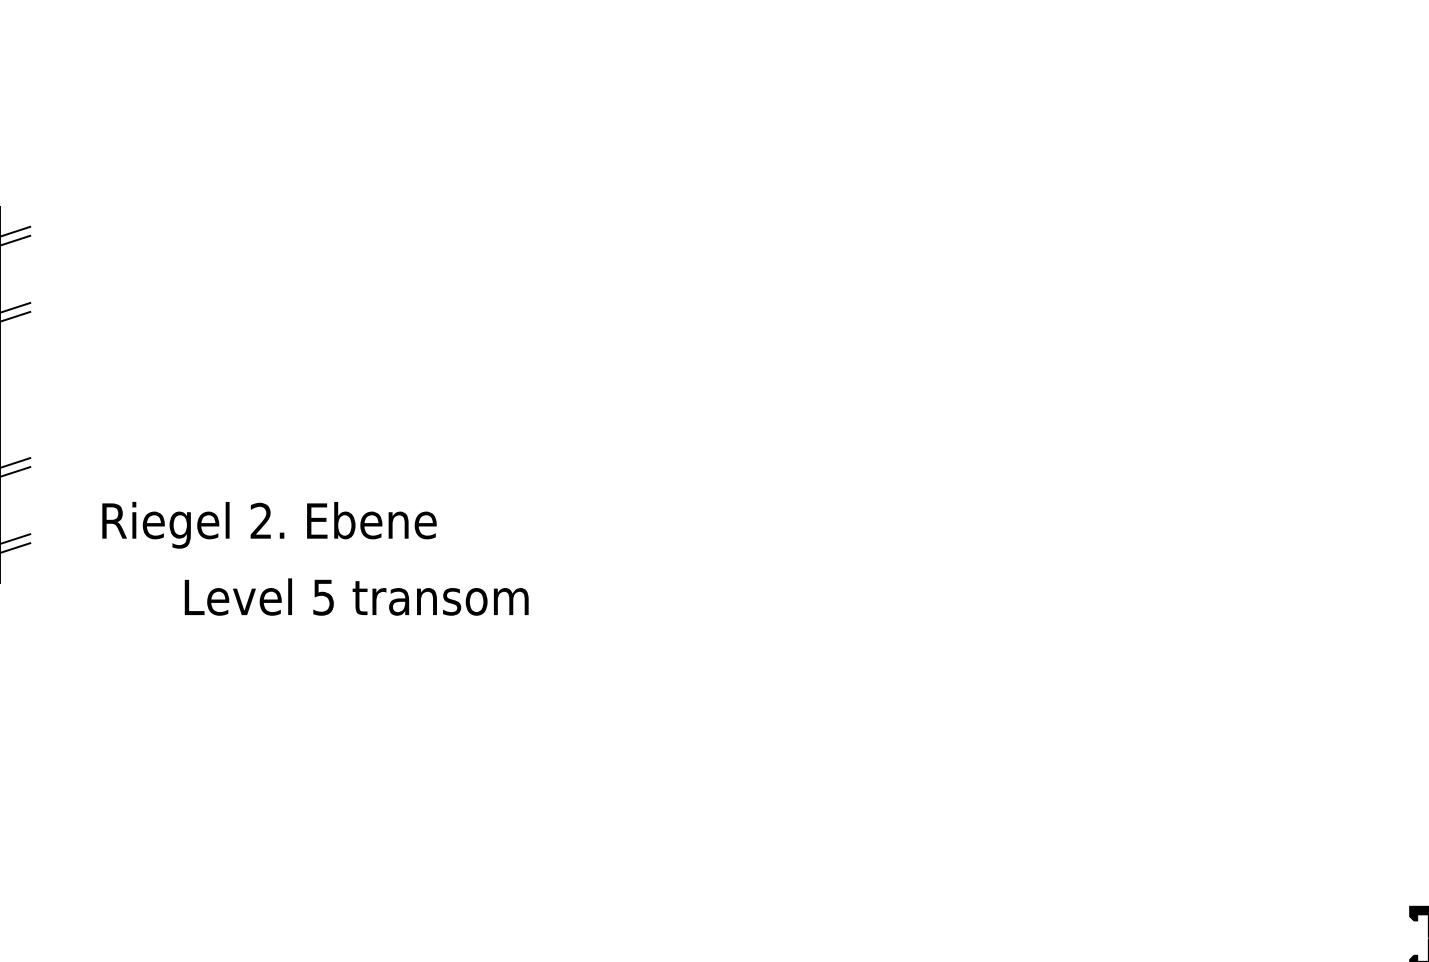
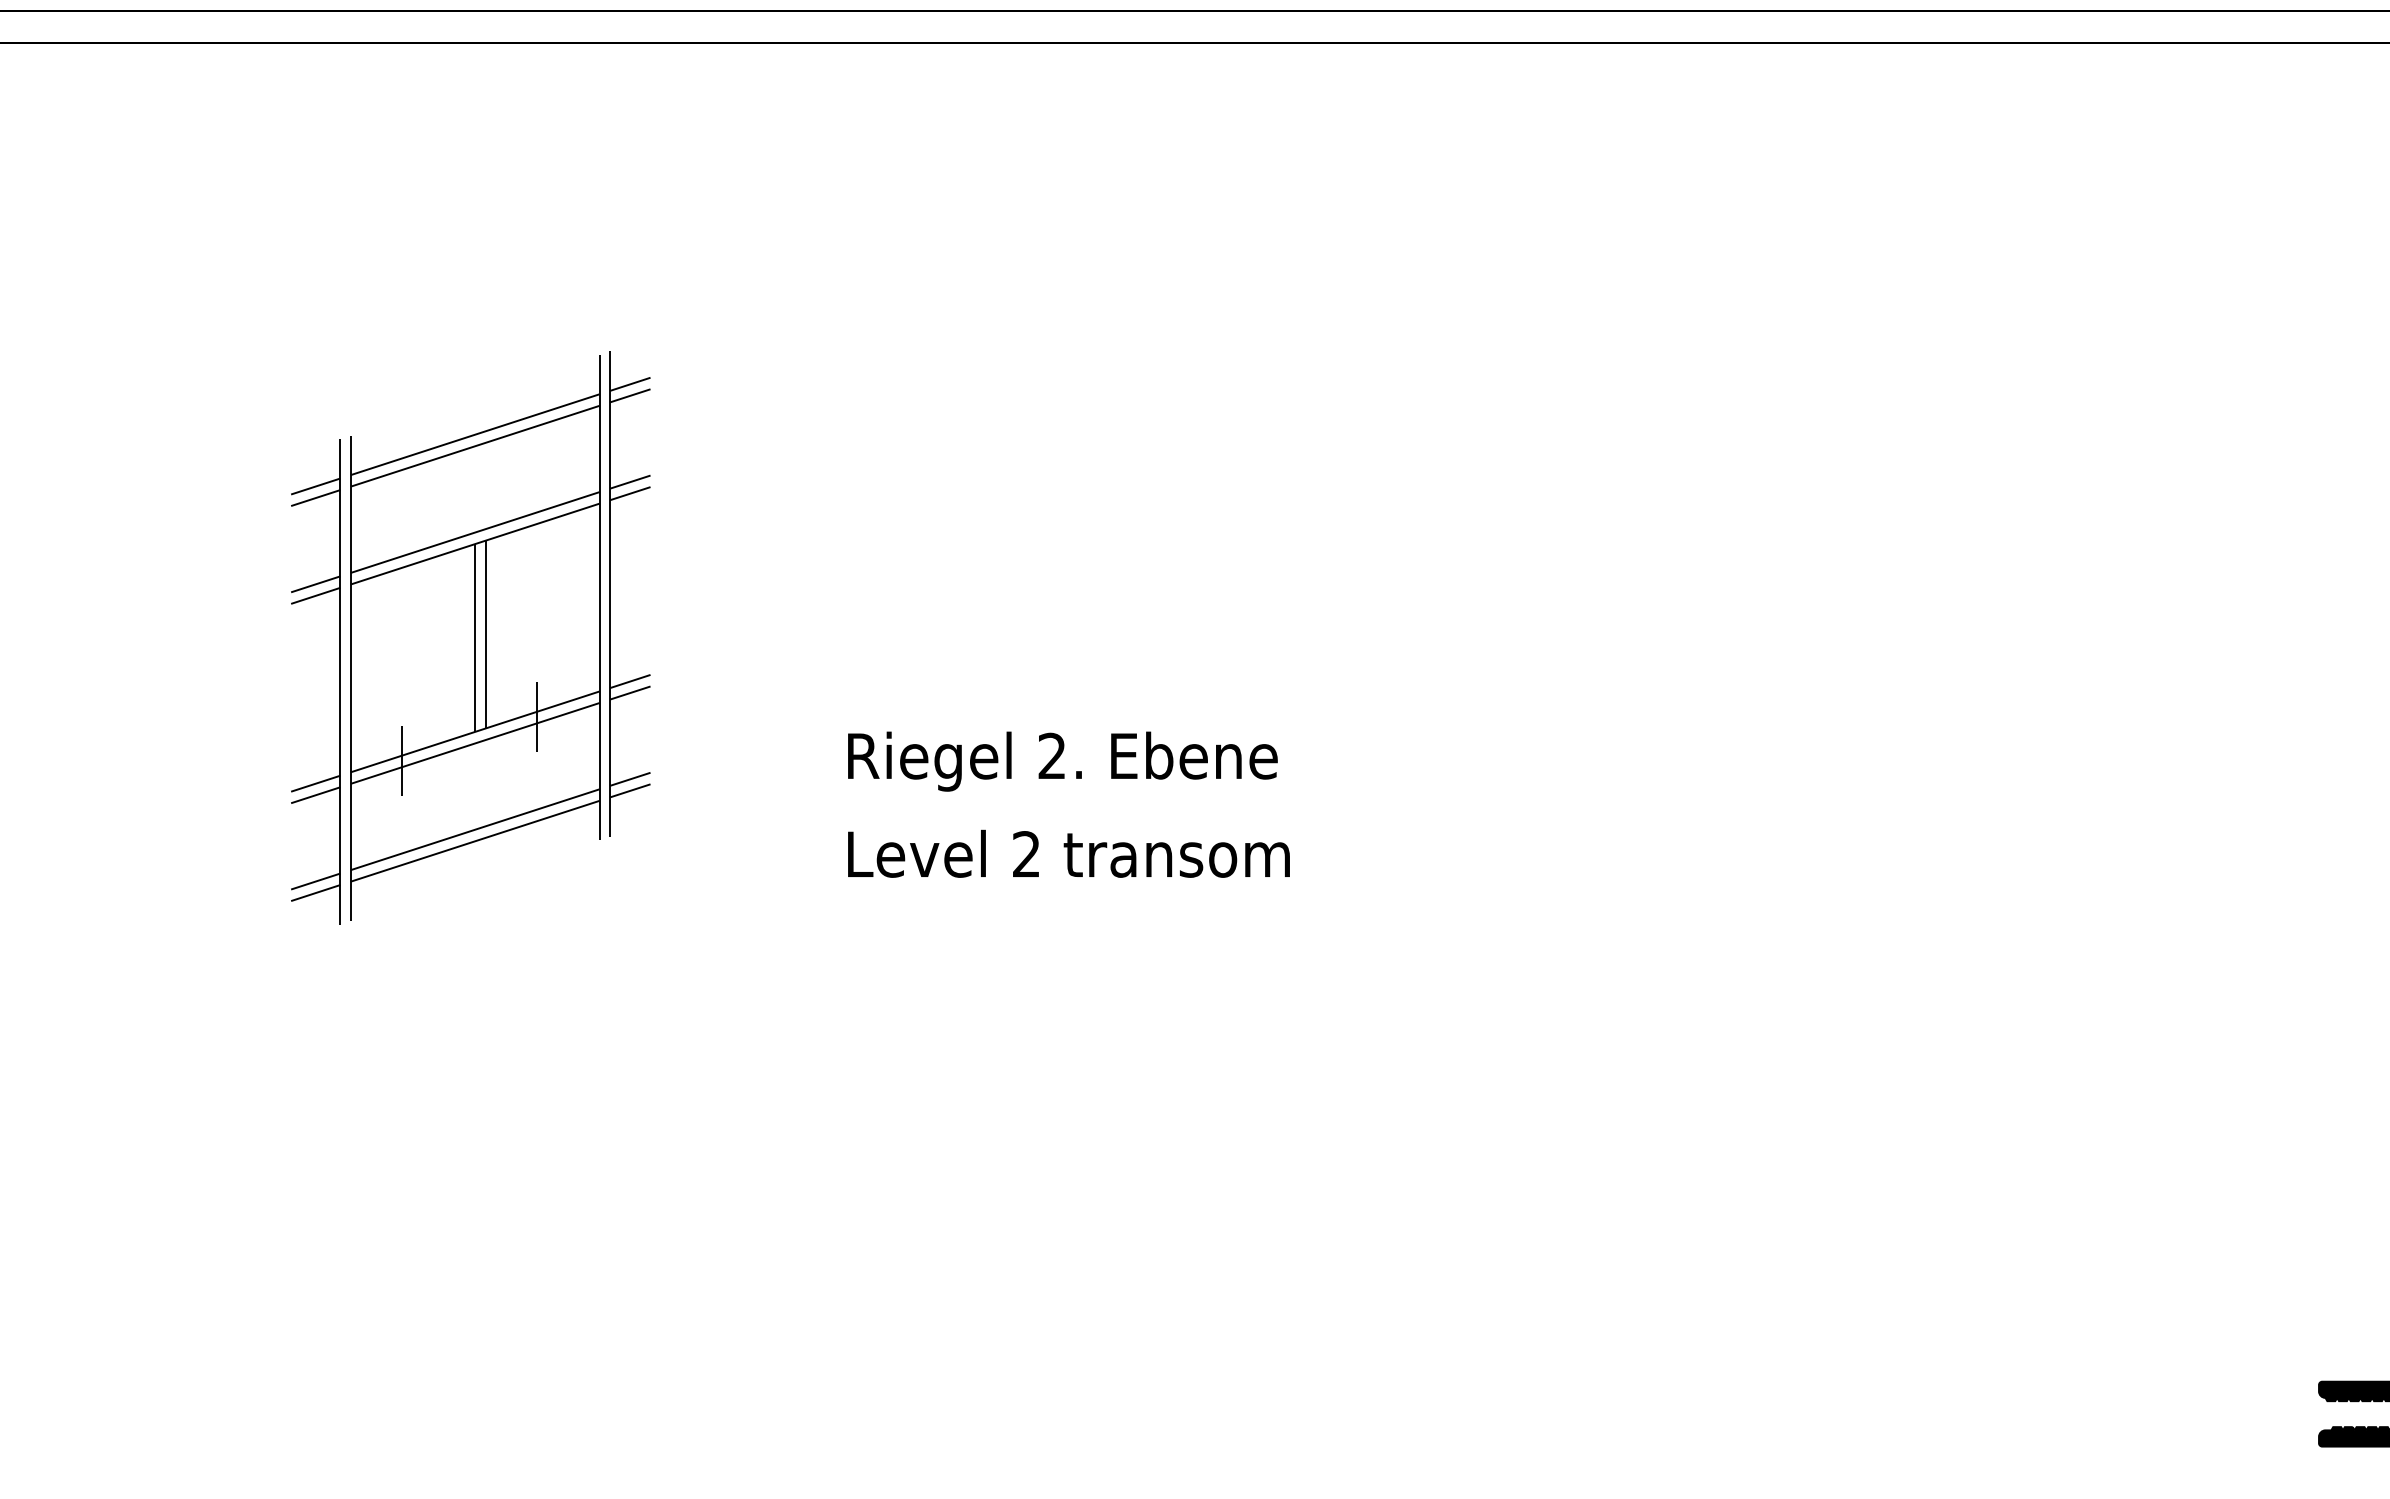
text: (269, 525) -> (1062, 761), moved
text: (323, 597) -> (1026, 854), 5 -> 2

